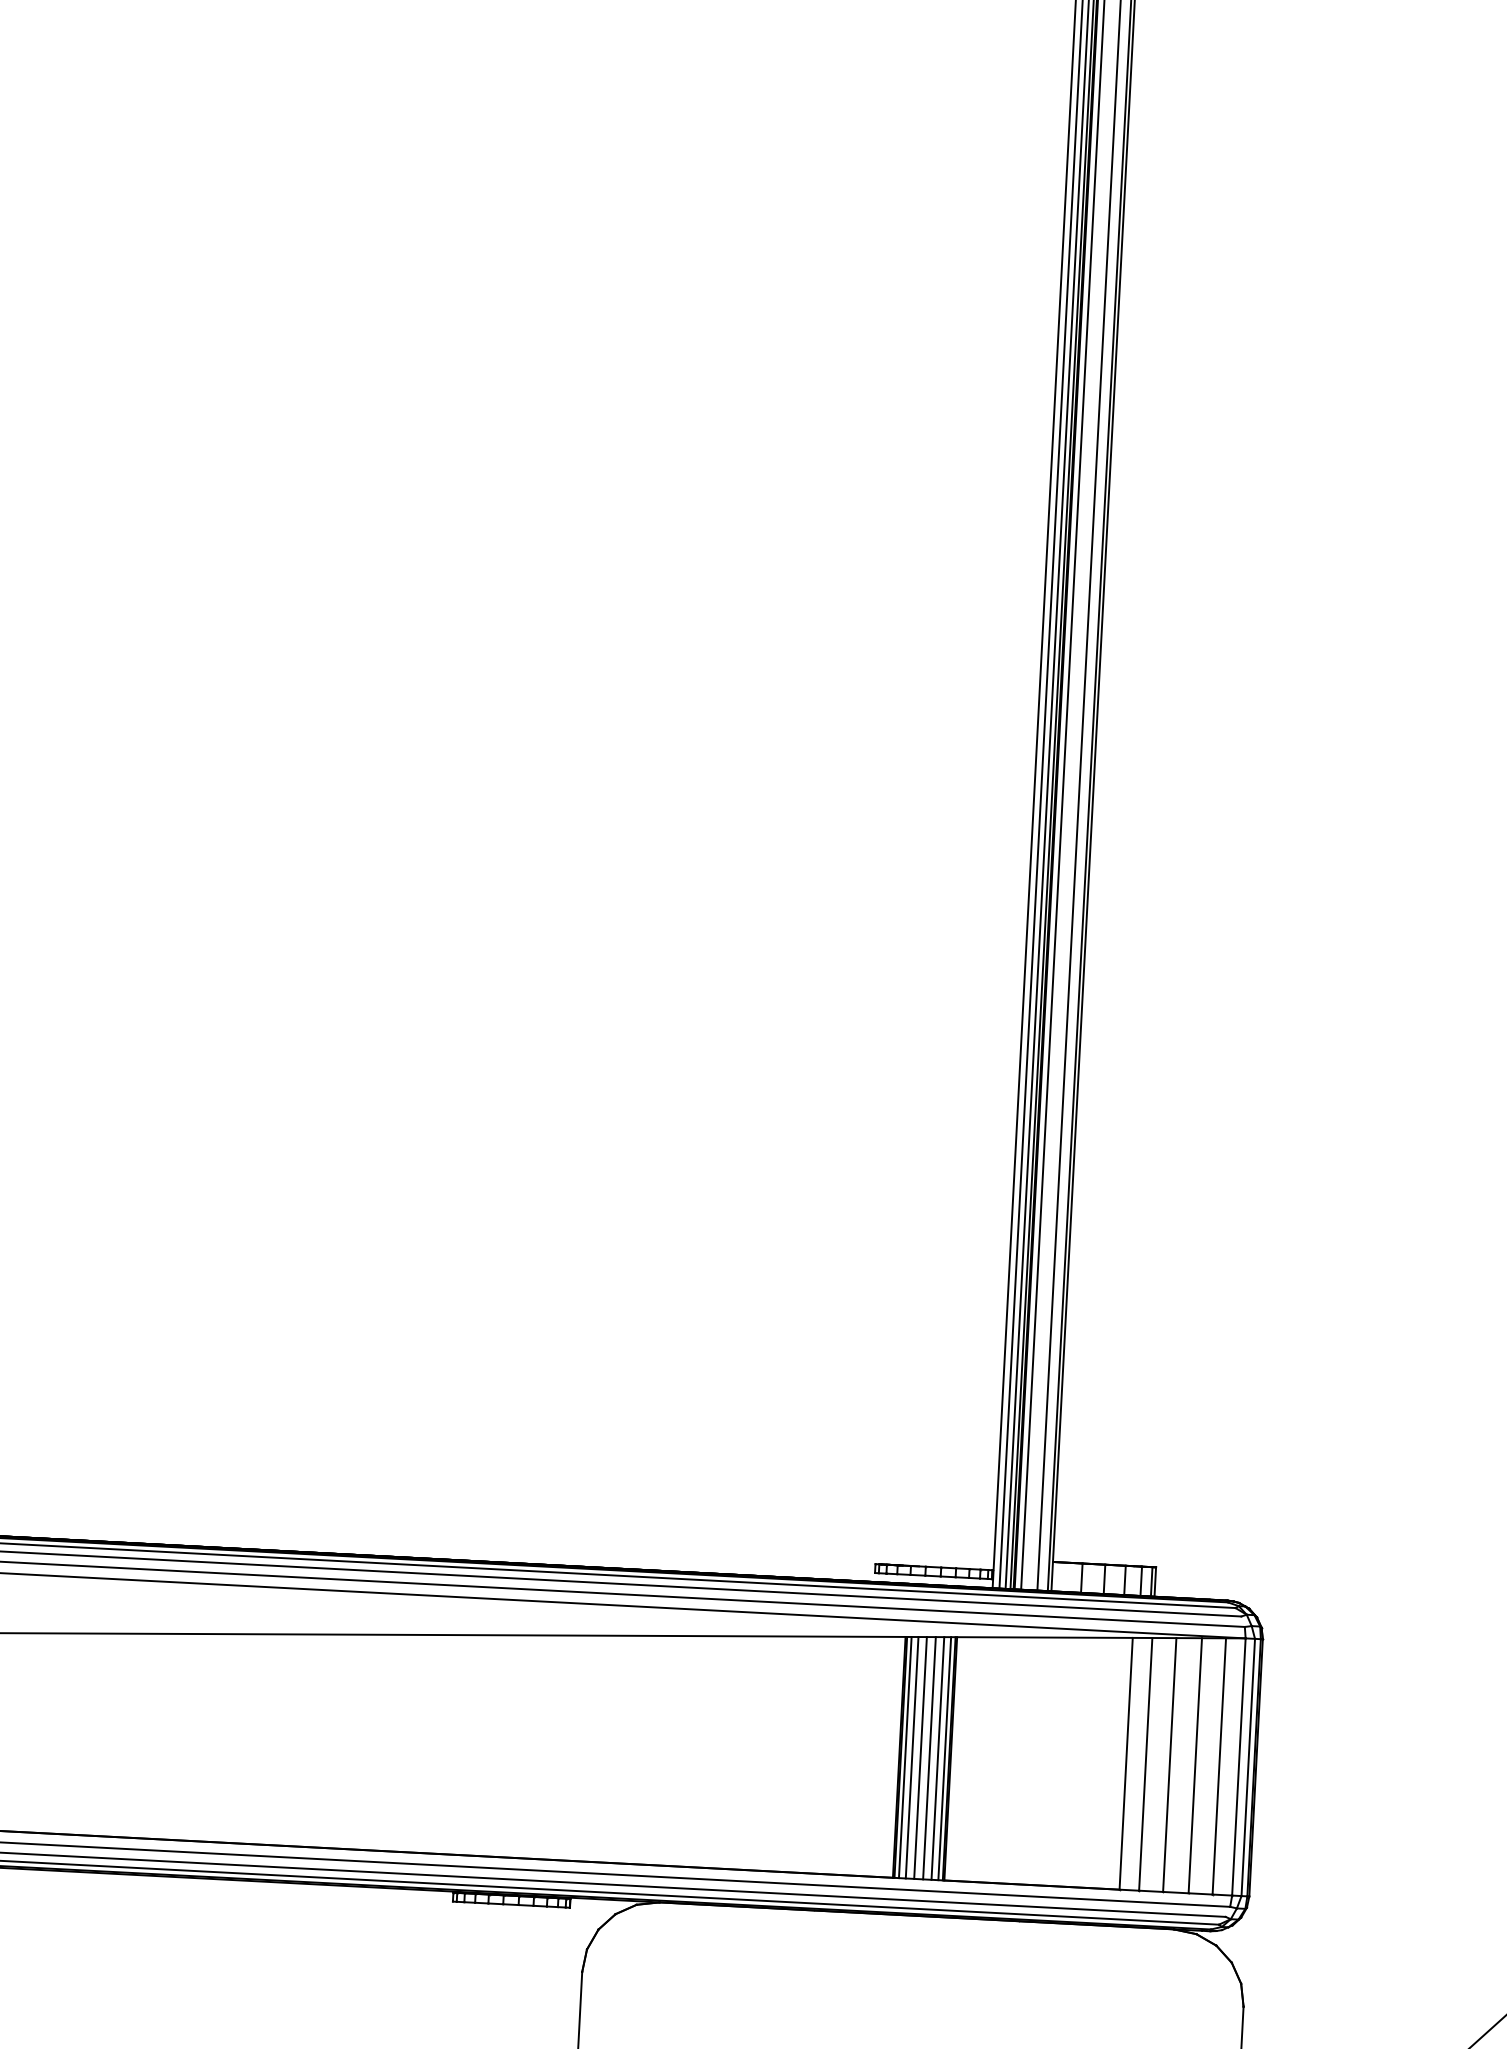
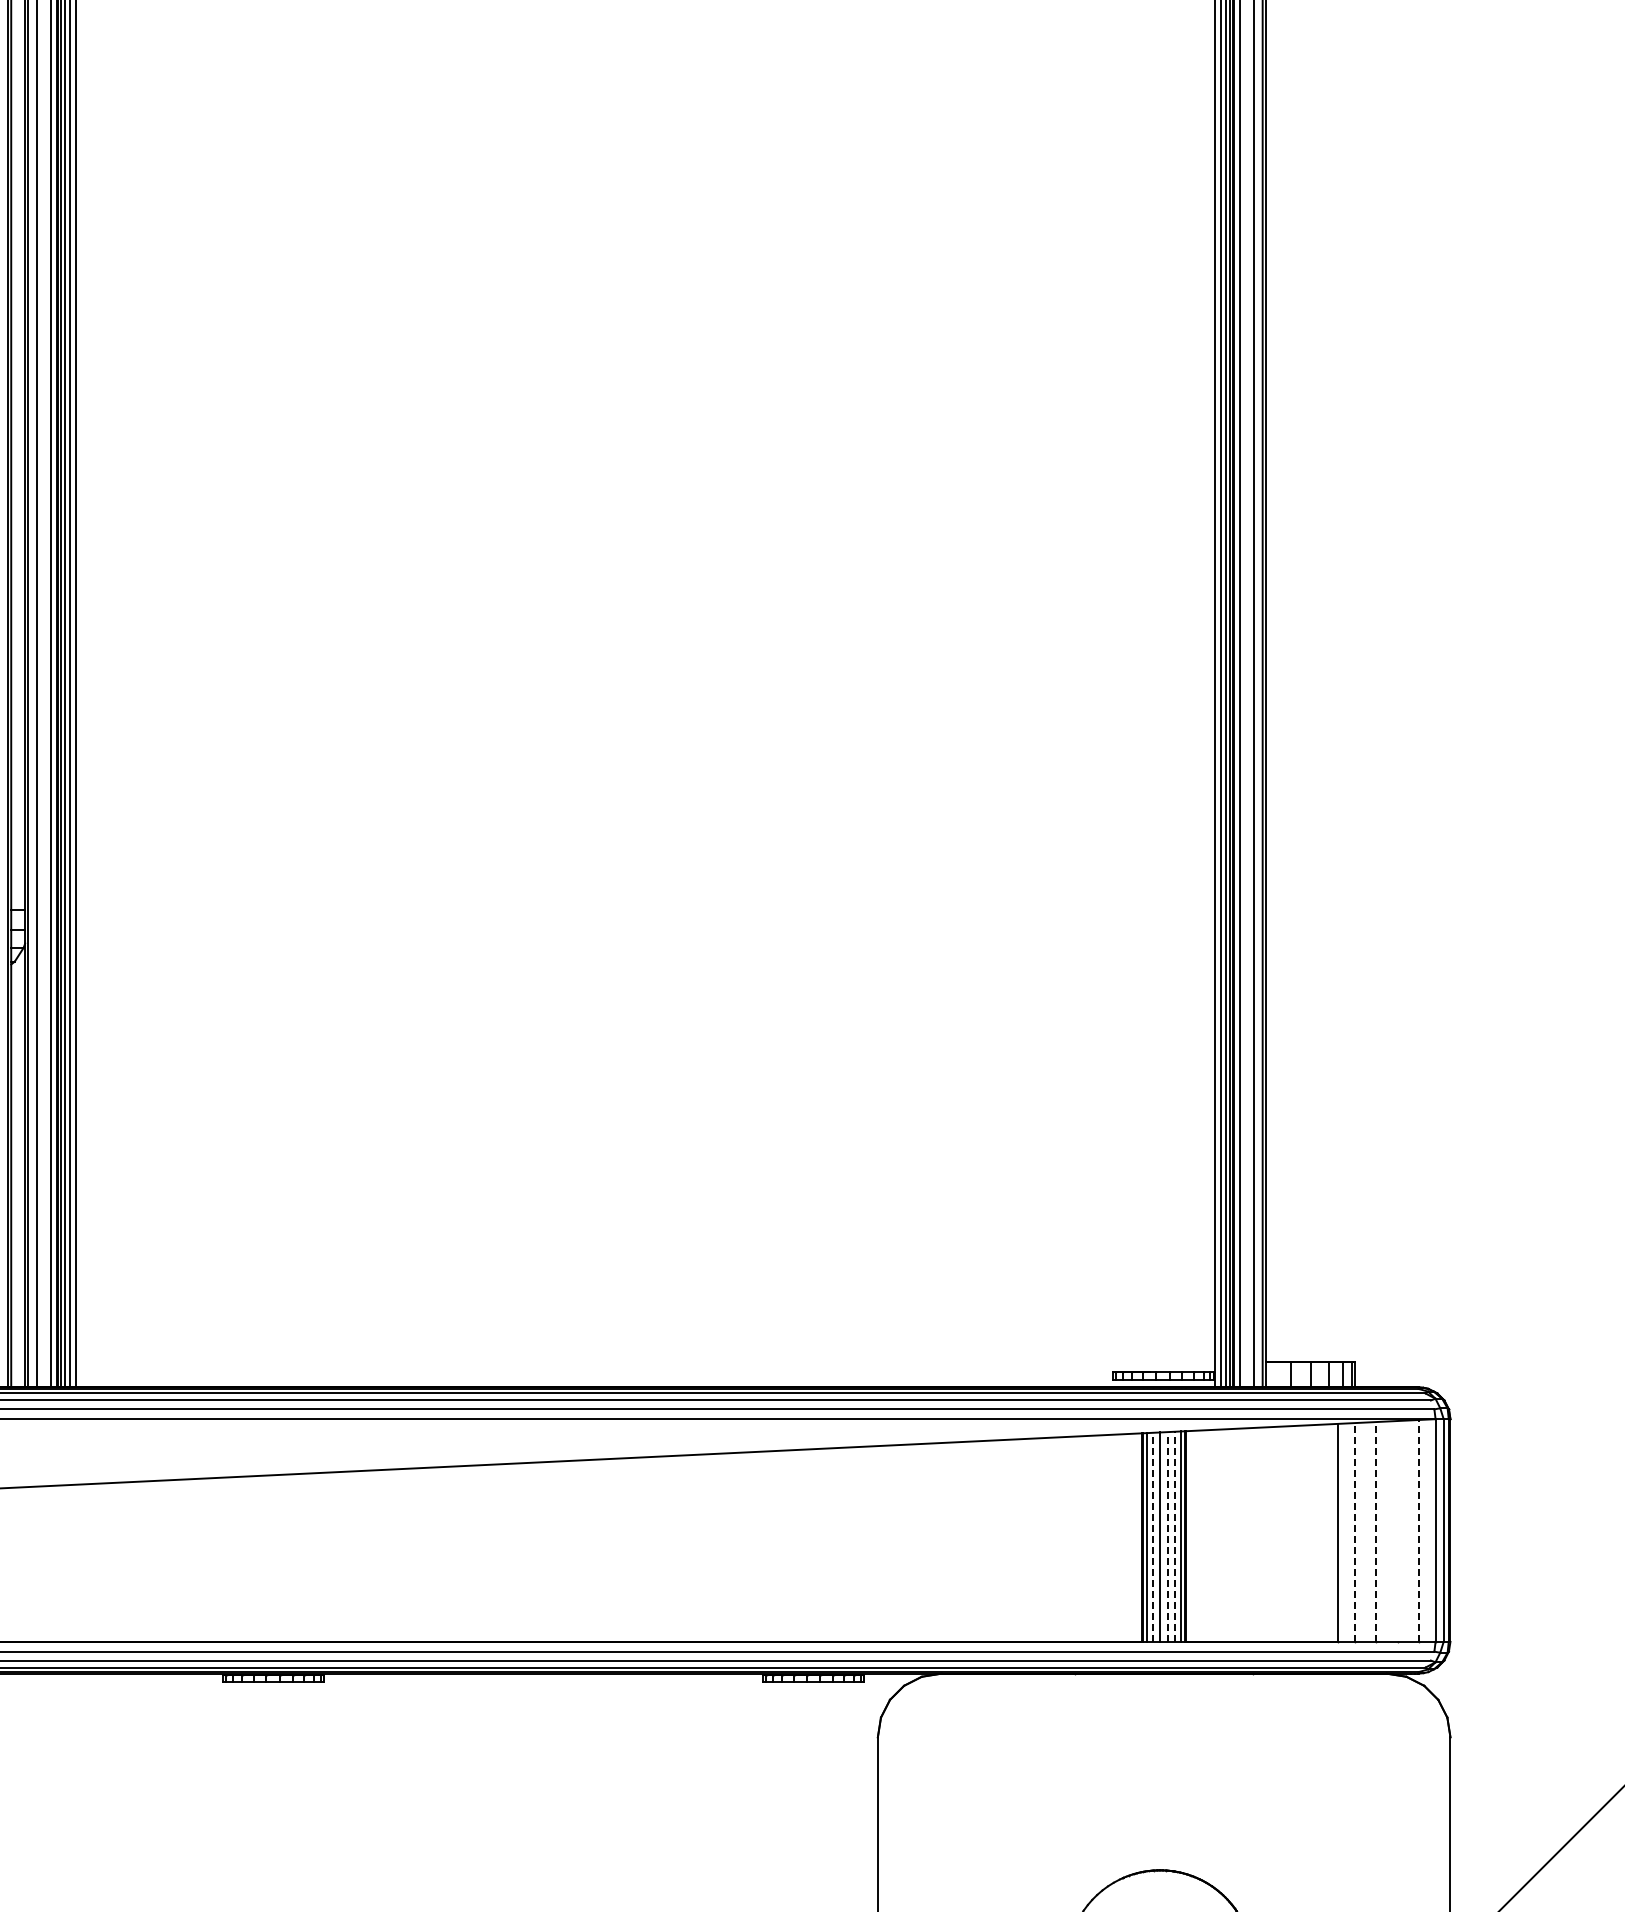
line: (912, 1757) -> (1153, 1537), solid -> dashed
line: (930, 1757) -> (1168, 1536), solid -> dashed
line: (938, 1758) -> (1175, 1536), solid -> dashed
line: (1146, 1763) -> (1355, 1531), solid -> dashed
line: (1169, 1764) -> (1375, 1531), solid -> dashed
line: (1194, 1765) -> (1397, 1531), removed
line: (1219, 1765) -> (1418, 1530), solid -> dashed

